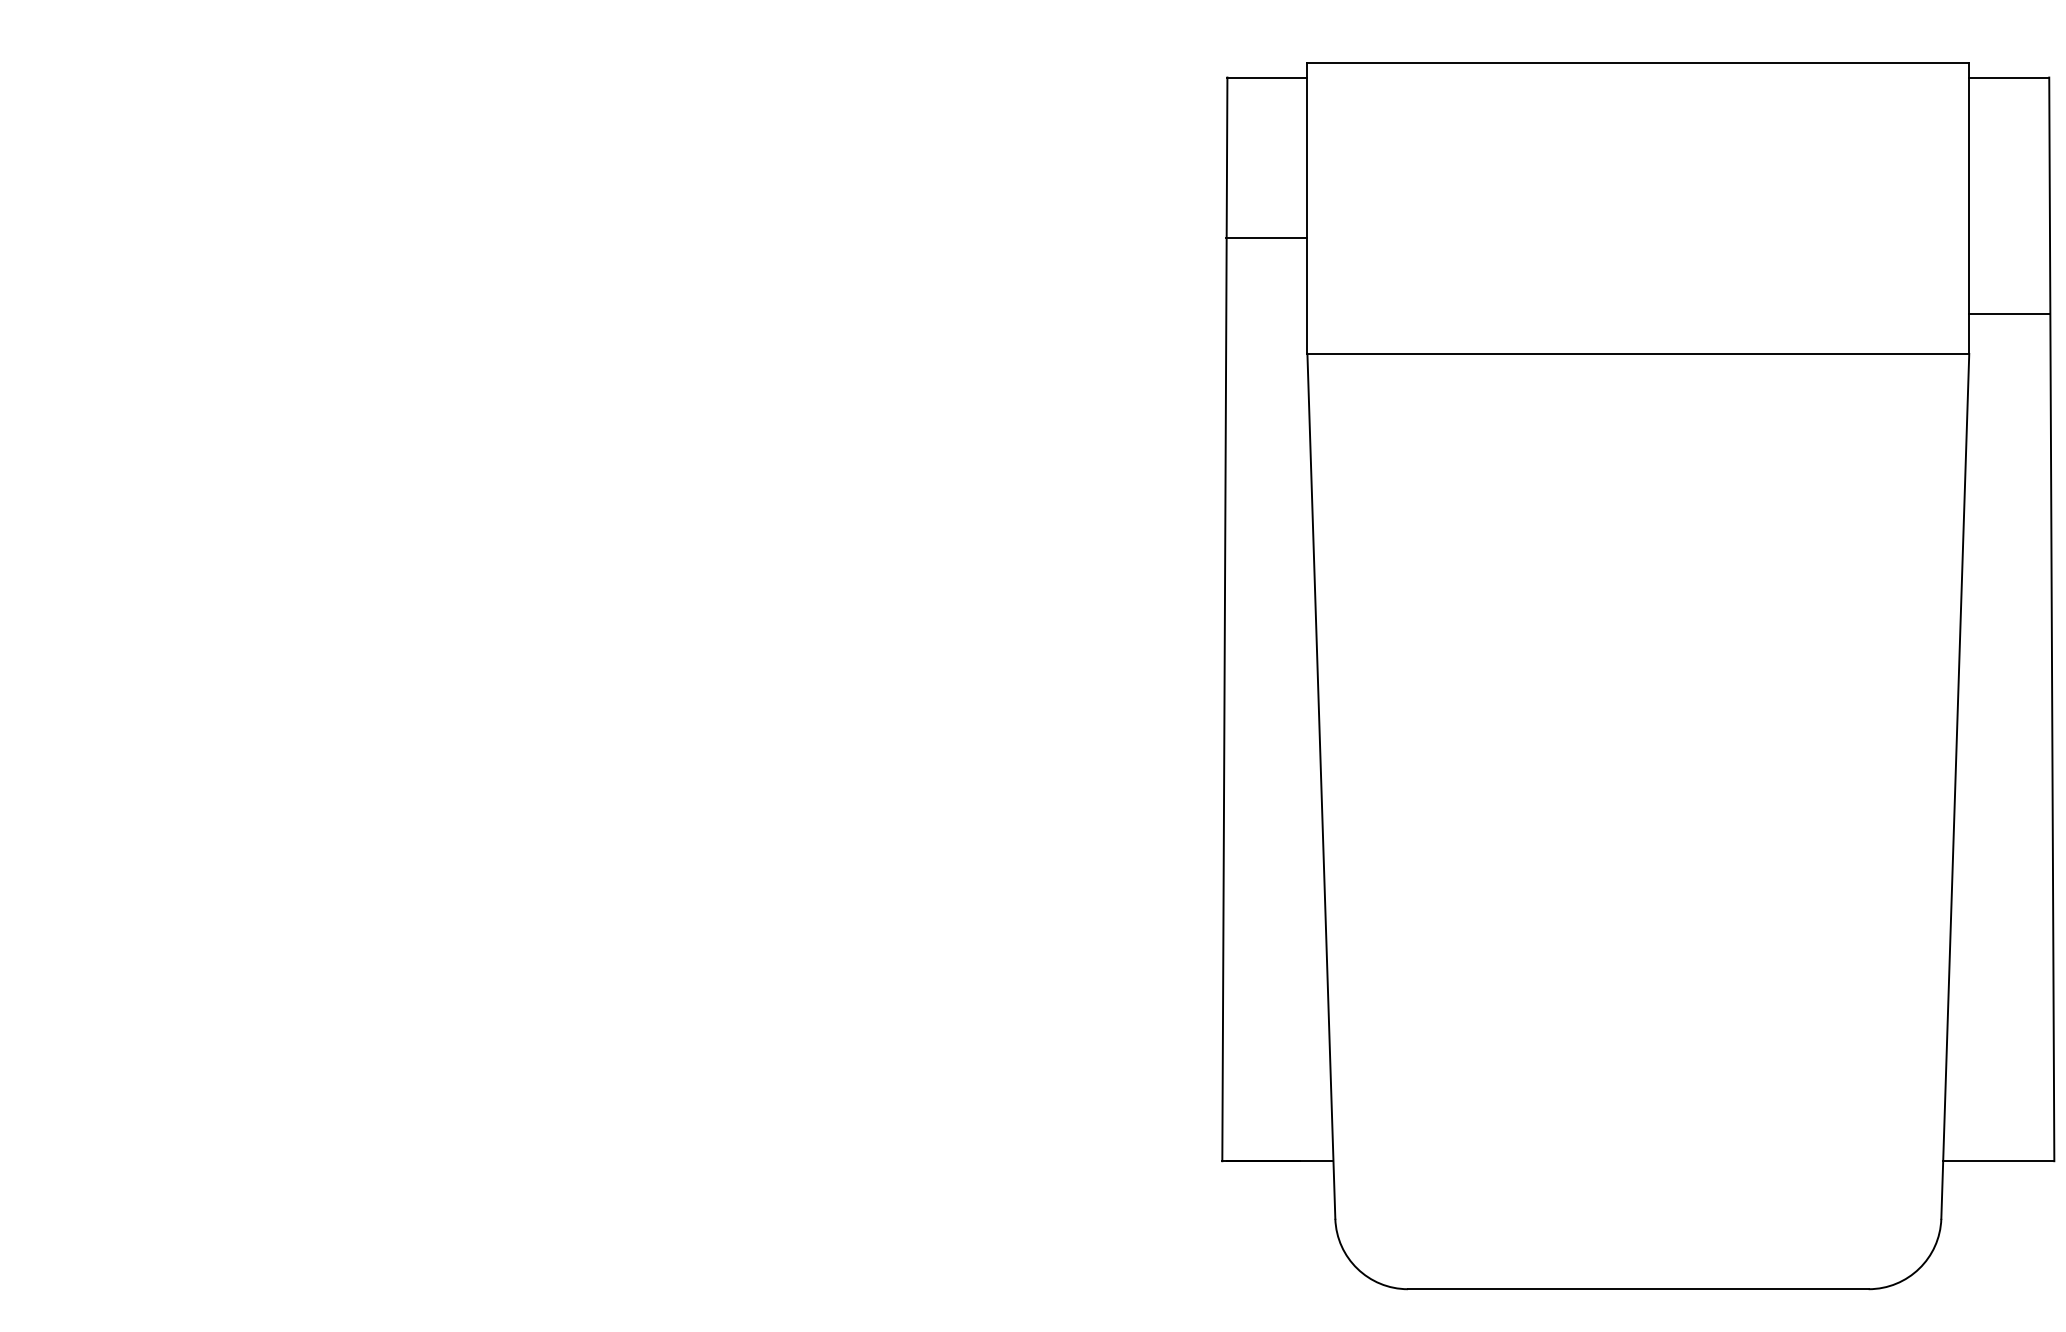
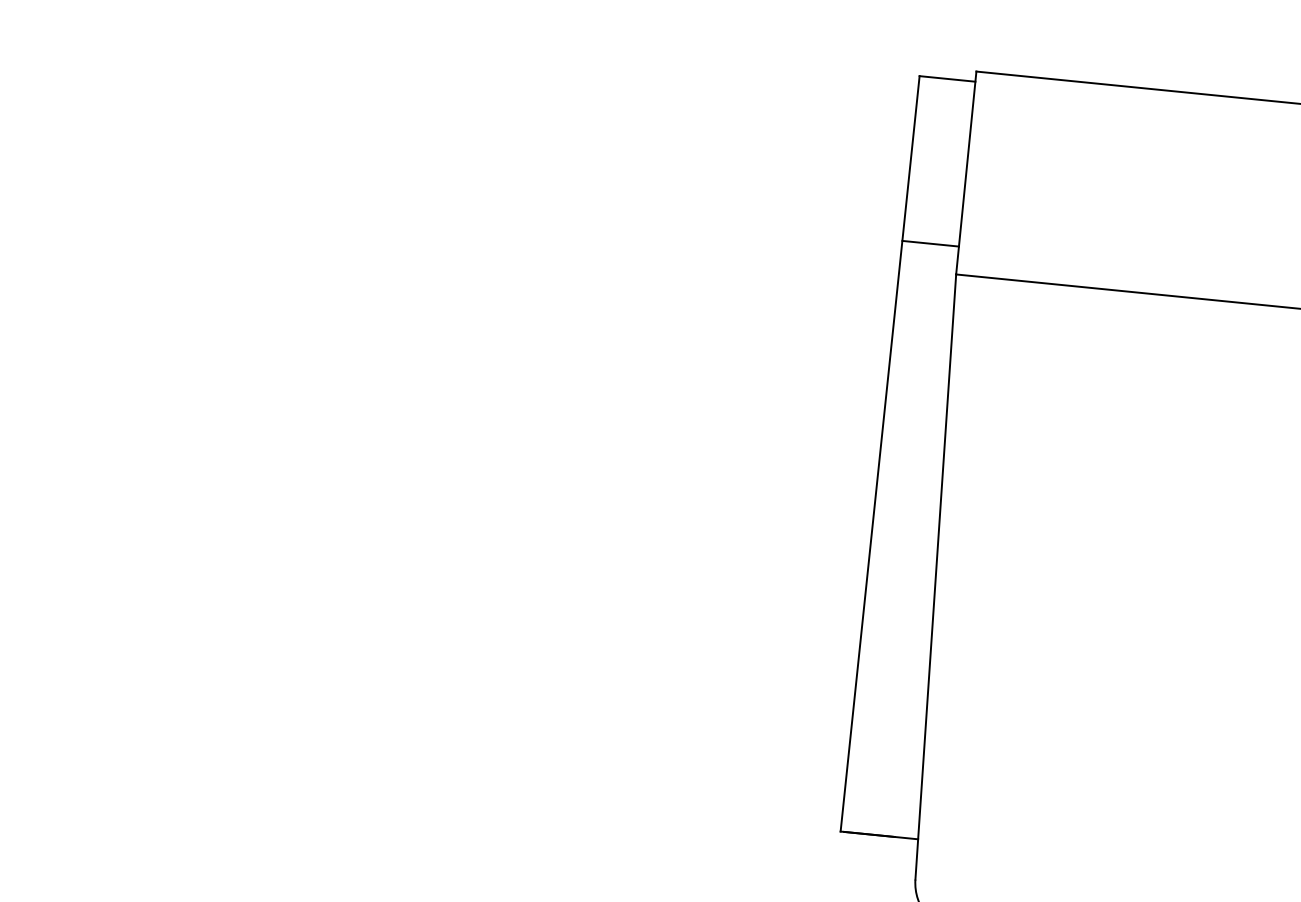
line: (1266, 237) -> (930, 243), moved

